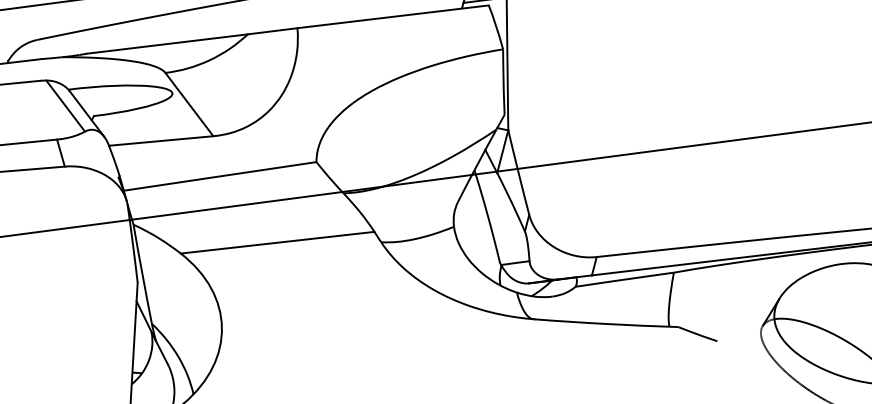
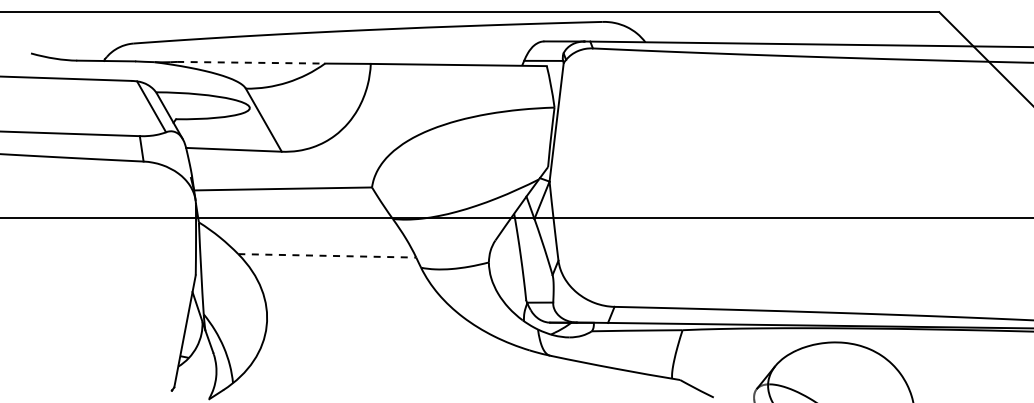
line: (167, 43) -> (251, 62), solid -> dashed
line: (277, 242) -> (327, 255), solid -> dashed

